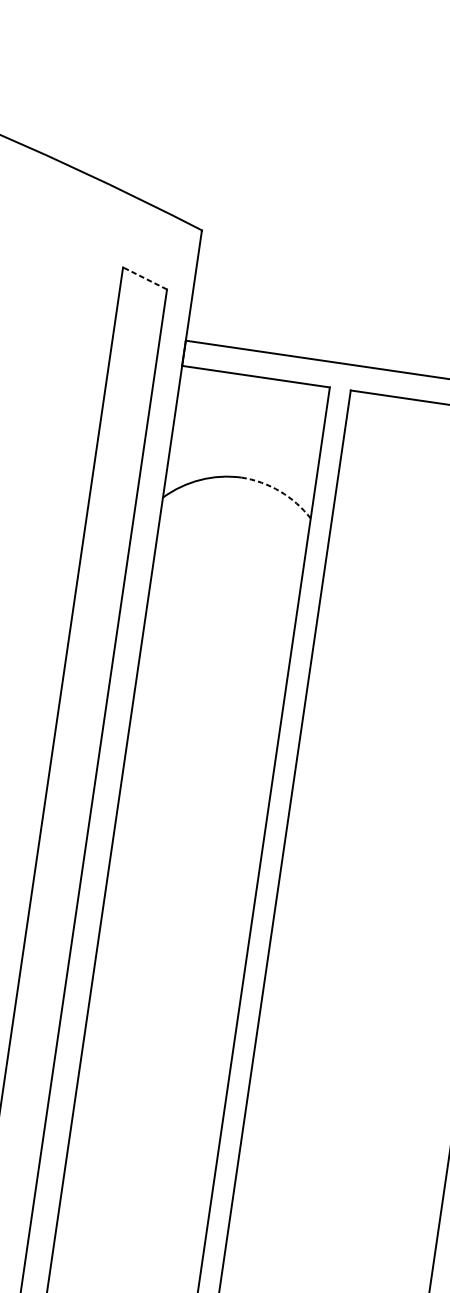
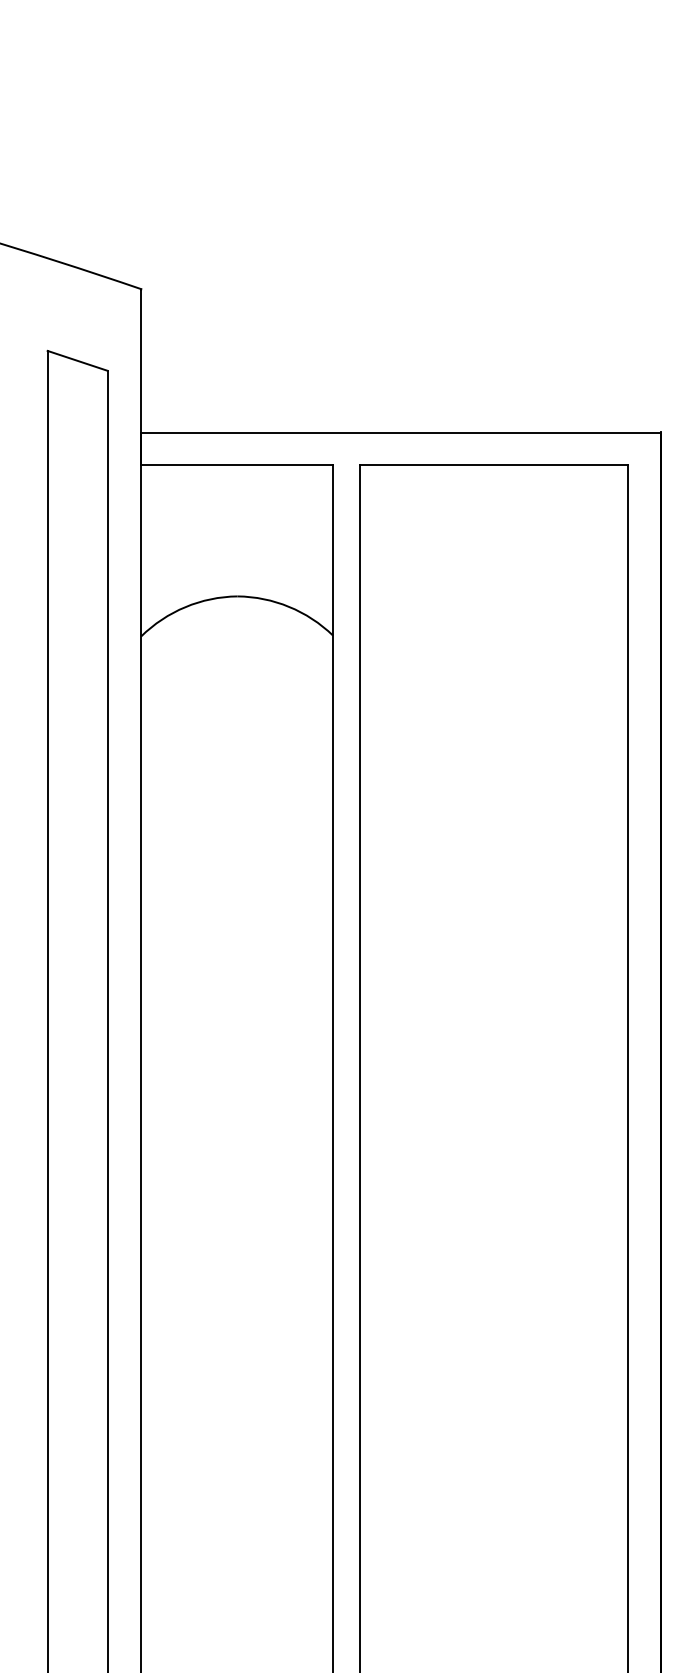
line: (144, 278) -> (77, 360), dashed -> solid
arc: (280, 491) -> (289, 606), dashed -> solid

